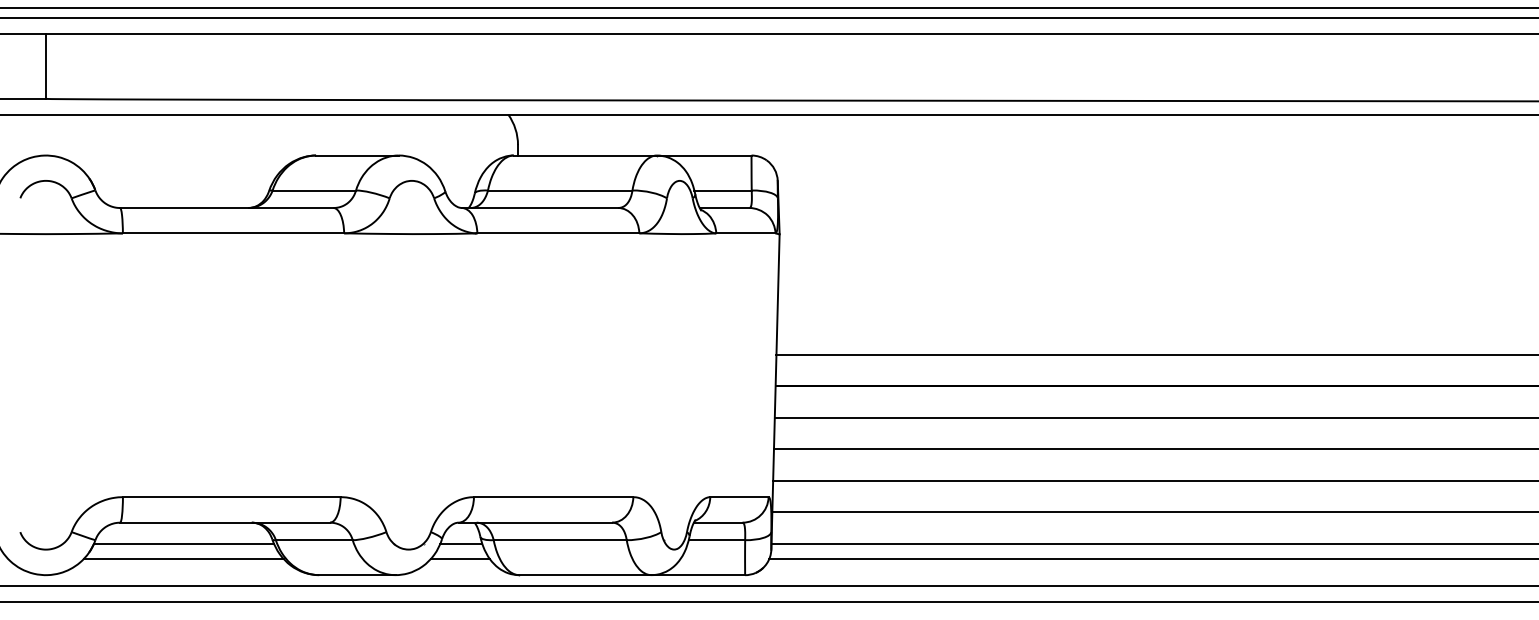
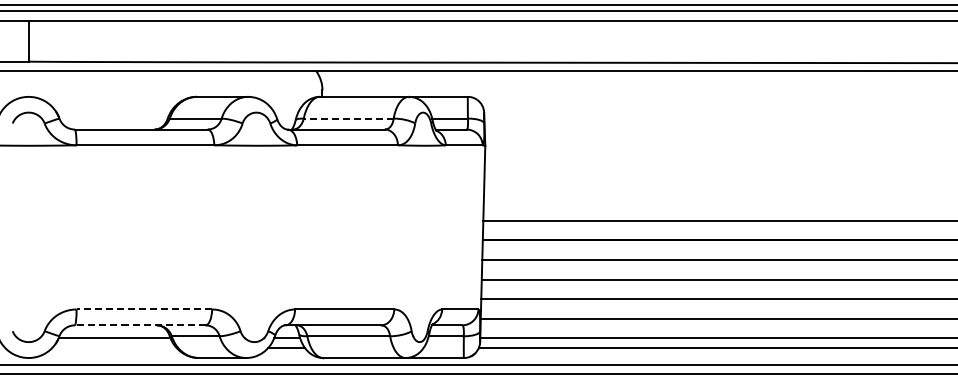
line: (559, 190) -> (348, 118), solid -> dashed
line: (232, 497) -> (144, 309), solid -> dashed
line: (223, 522) -> (139, 325), solid -> dashed
line: (183, 559) -> (114, 348), removed

